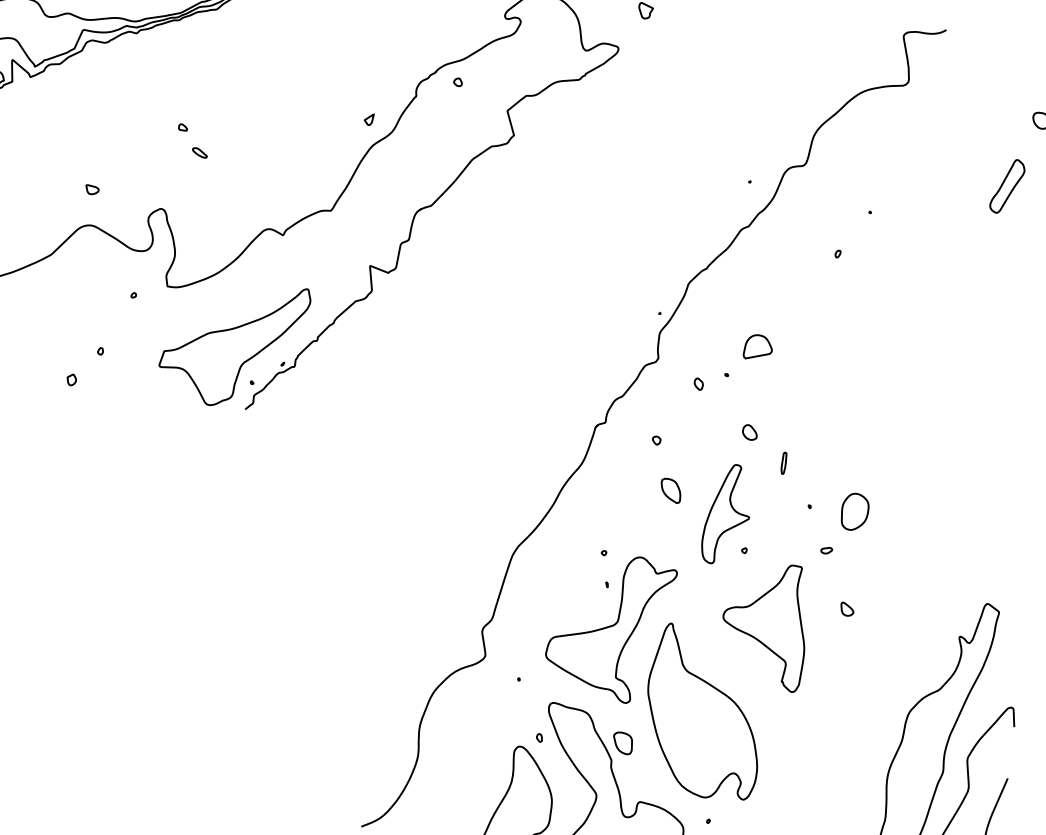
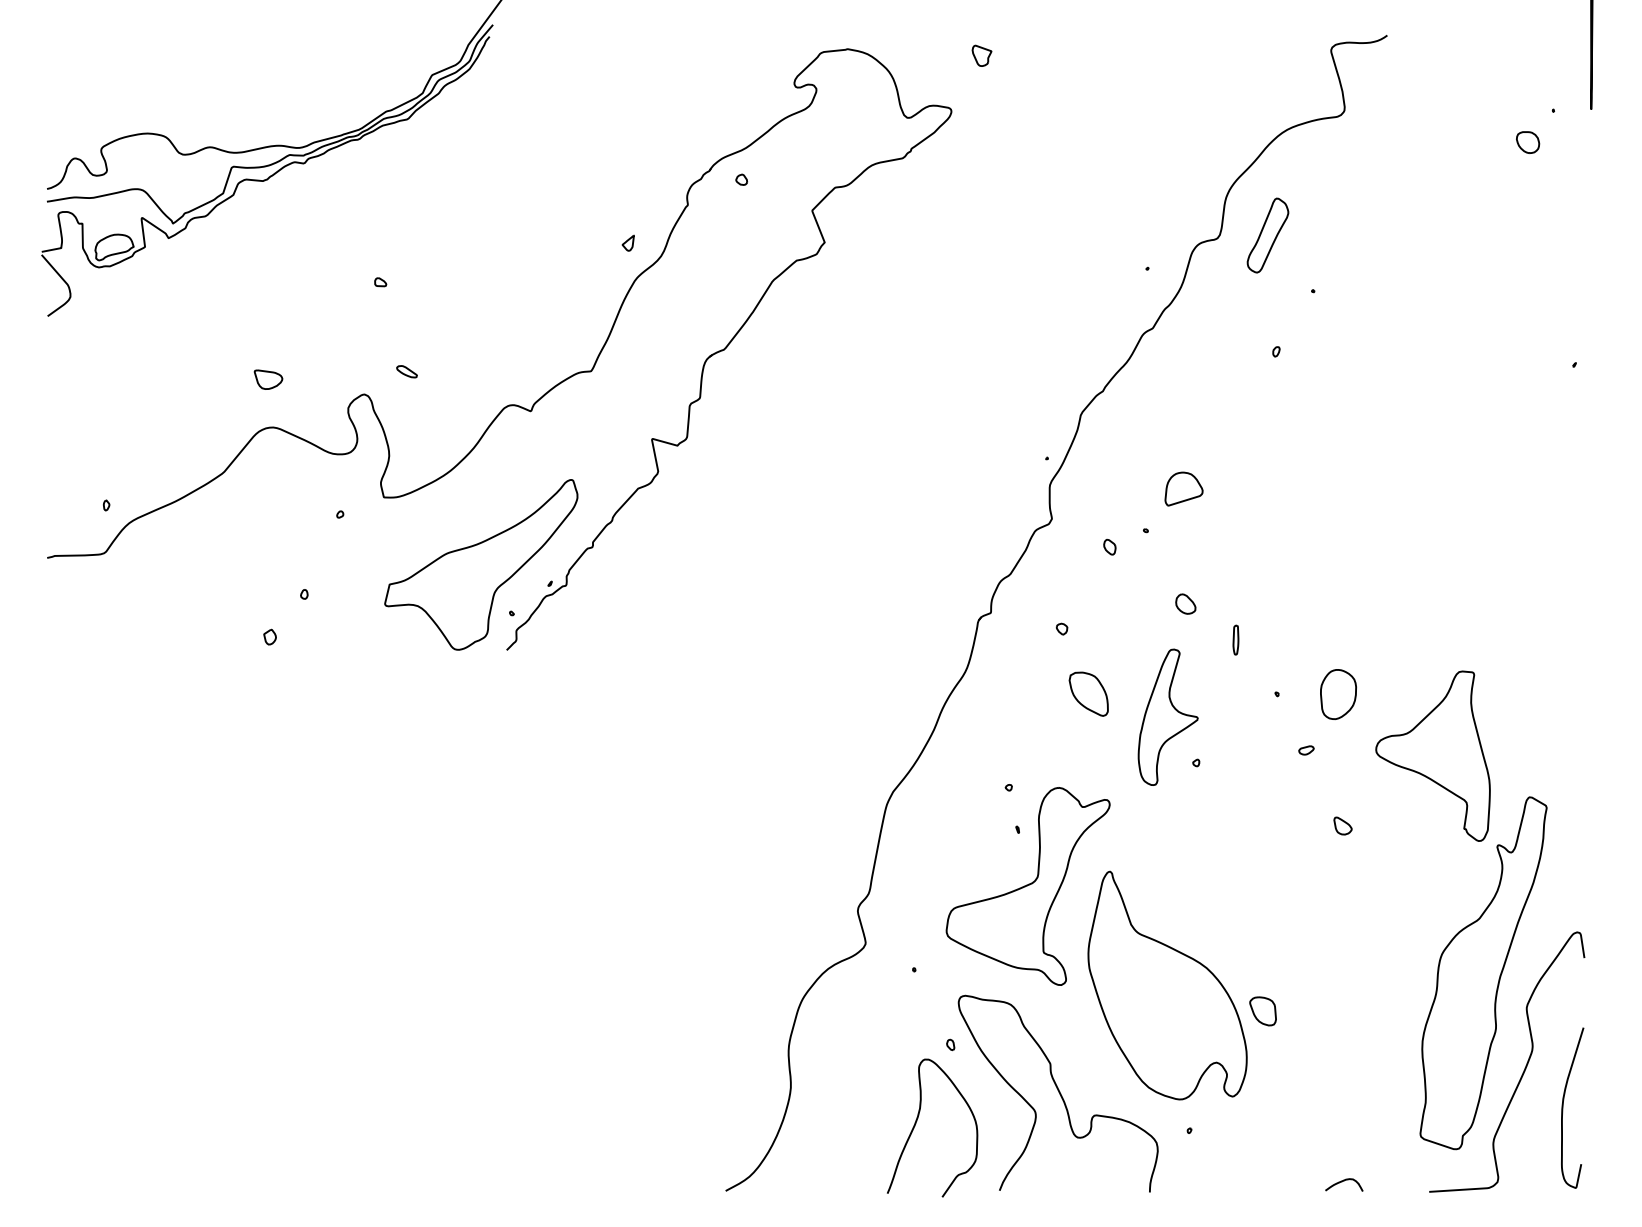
part: (199, 152) -> (406, 371), moved
part: (1007, 186) -> (1267, 235), moved
part: (92, 189) -> (268, 379), size x1.6
part: (670, 490) -> (1088, 693), size x1.4
part: (764, 625) -> (1432, 755), moved
part: (622, 743) -> (1262, 1011), moved

